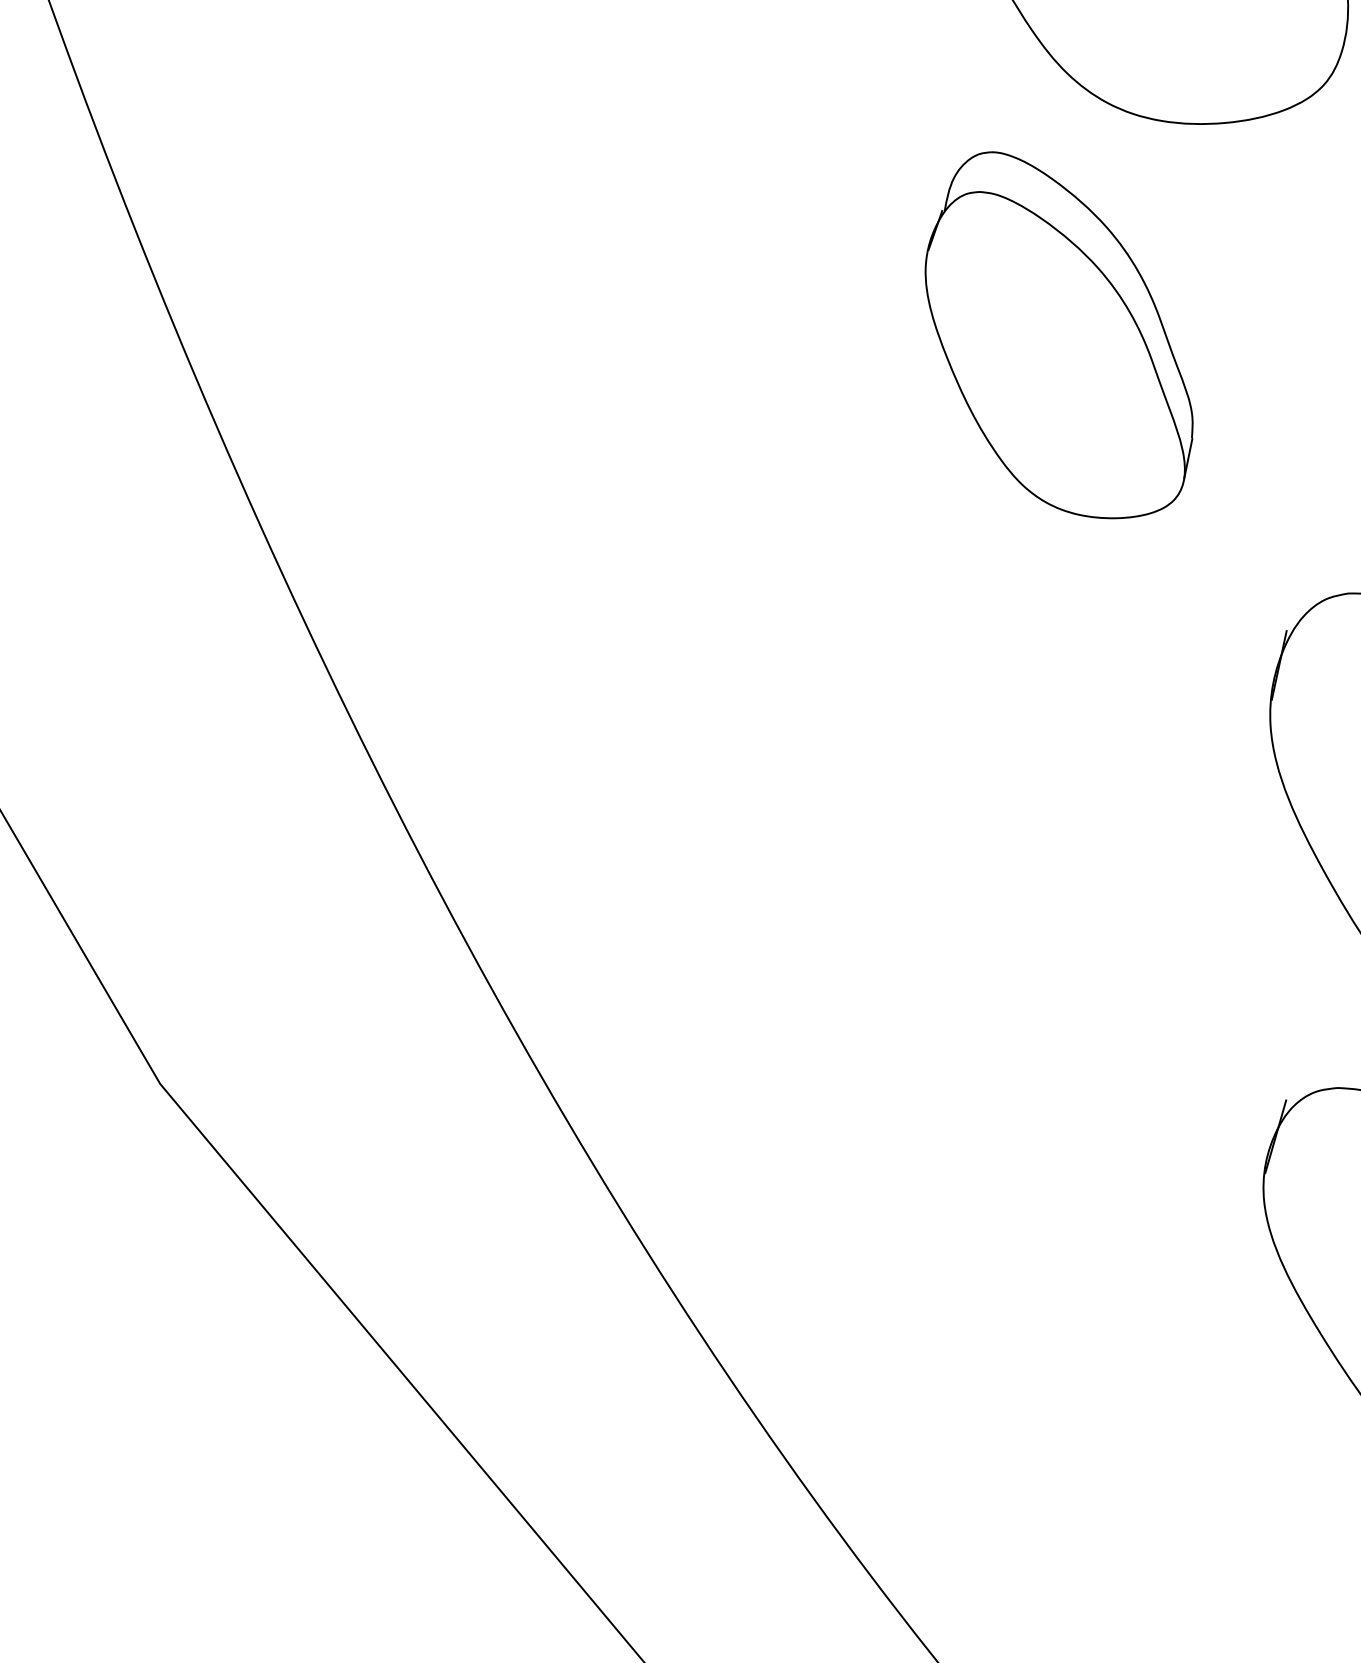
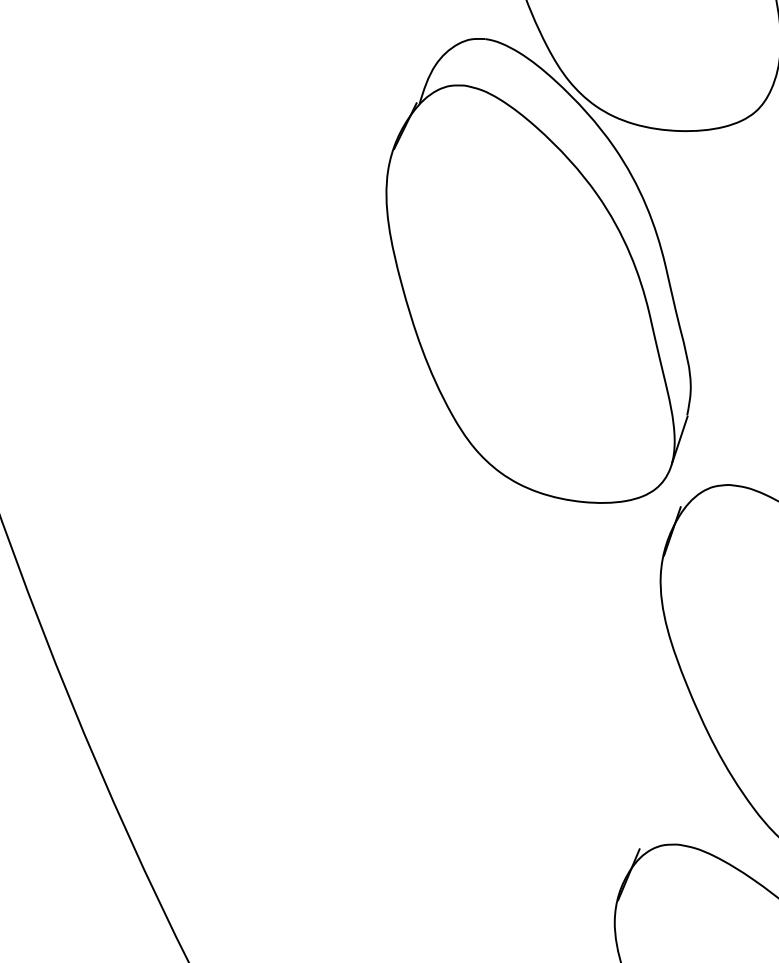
part: (1058, 335) -> (540, 271), size x1.67

